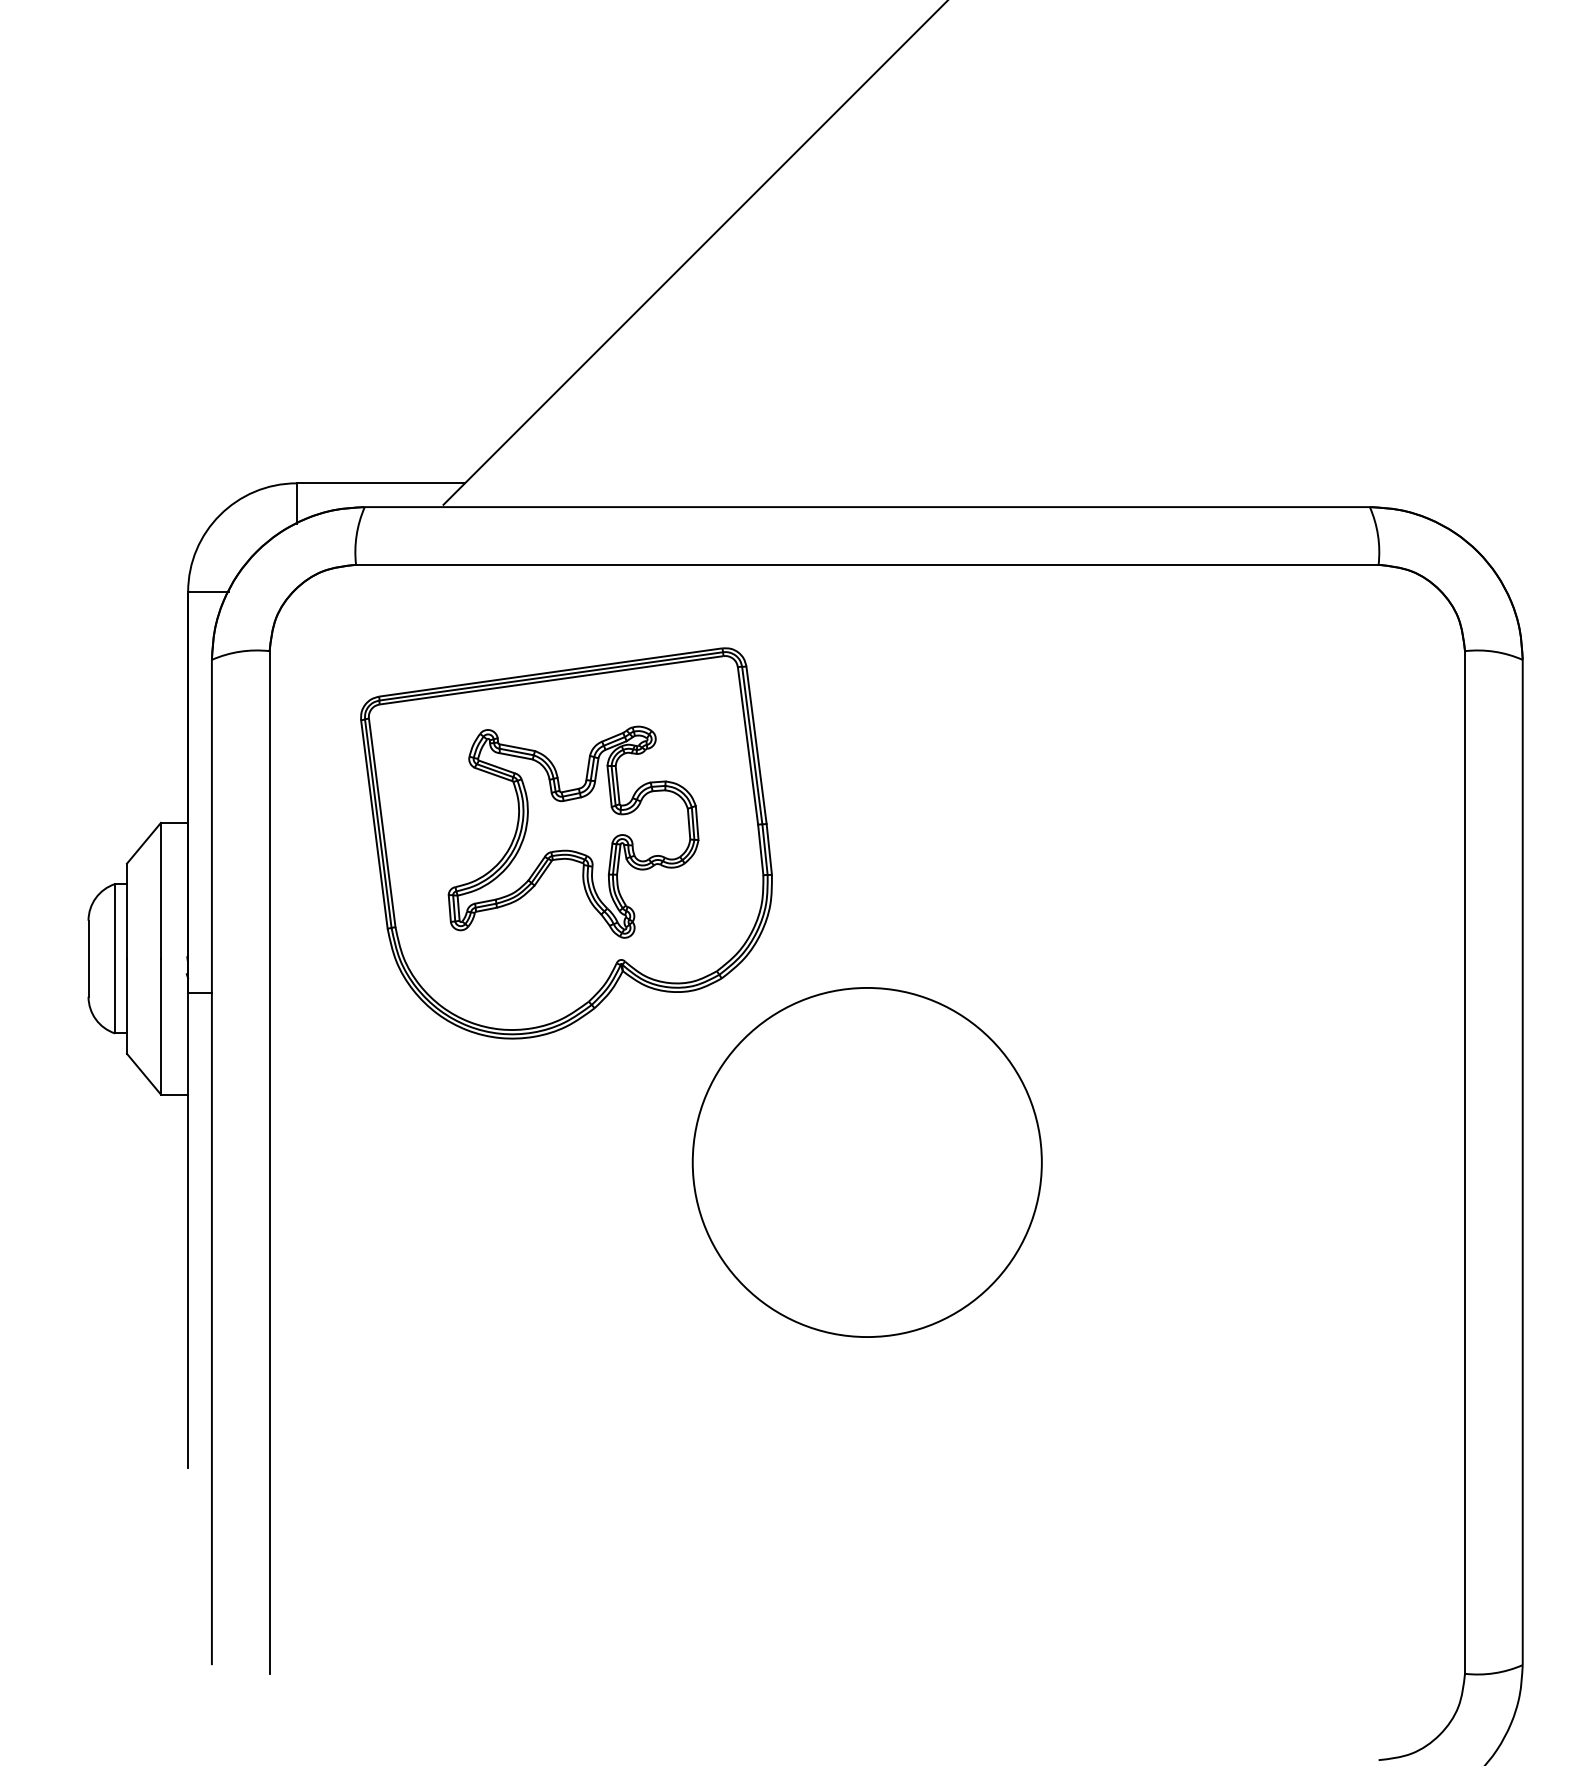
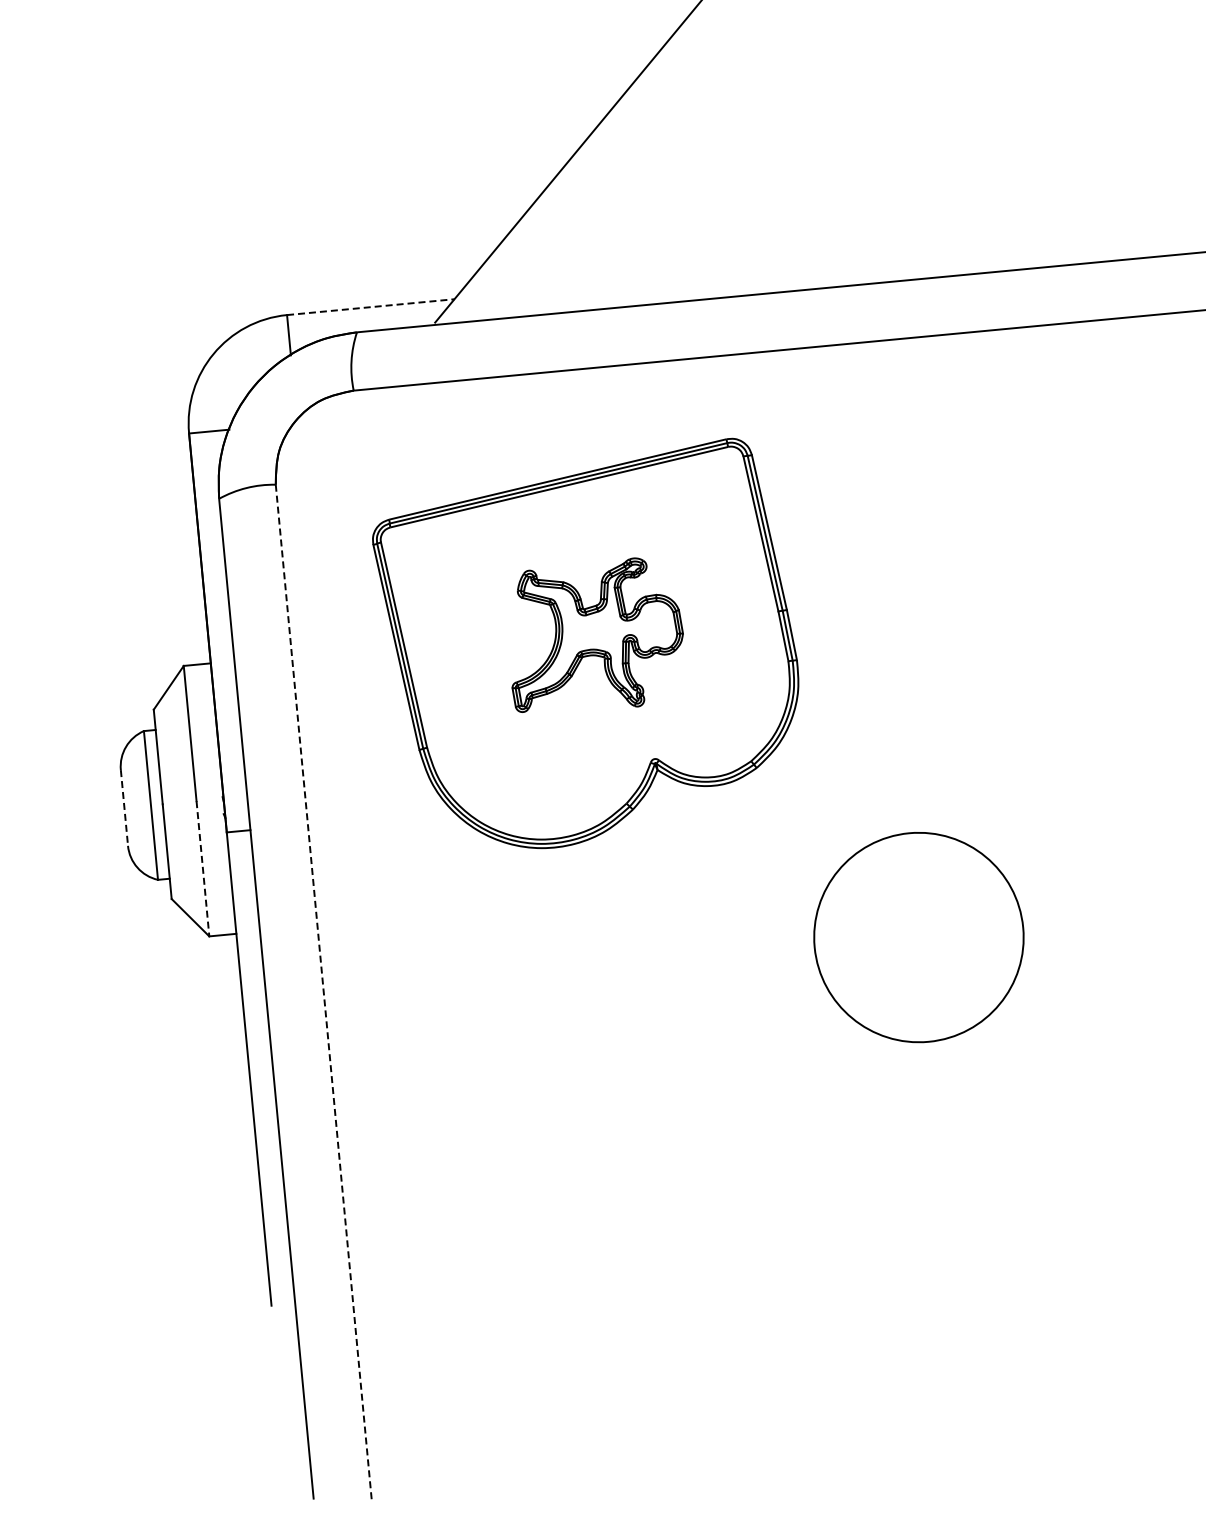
line: (381, 483) -> (371, 307), solid -> dashed
part: (573, 831) -> (595, 635), size x0.7
line: (88, 959) -> (124, 808), solid -> dashed
line: (160, 1026) -> (202, 868), solid -> dashed
circle: (866, 1162) -> (918, 937), size x0.6
line: (269, 1163) -> (323, 994), solid -> dashed

